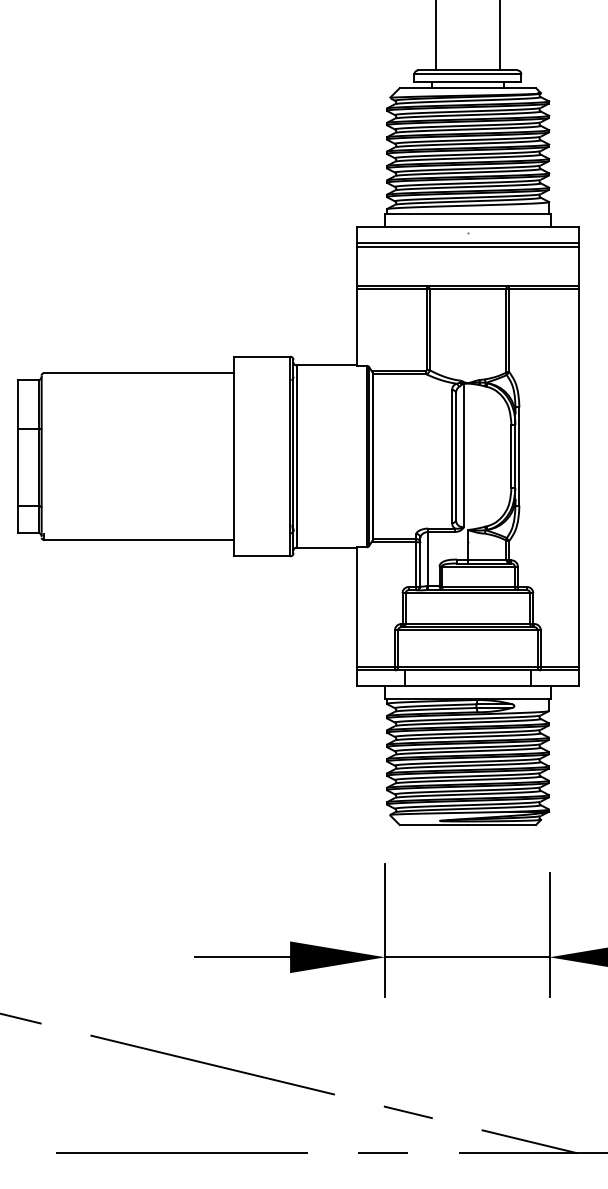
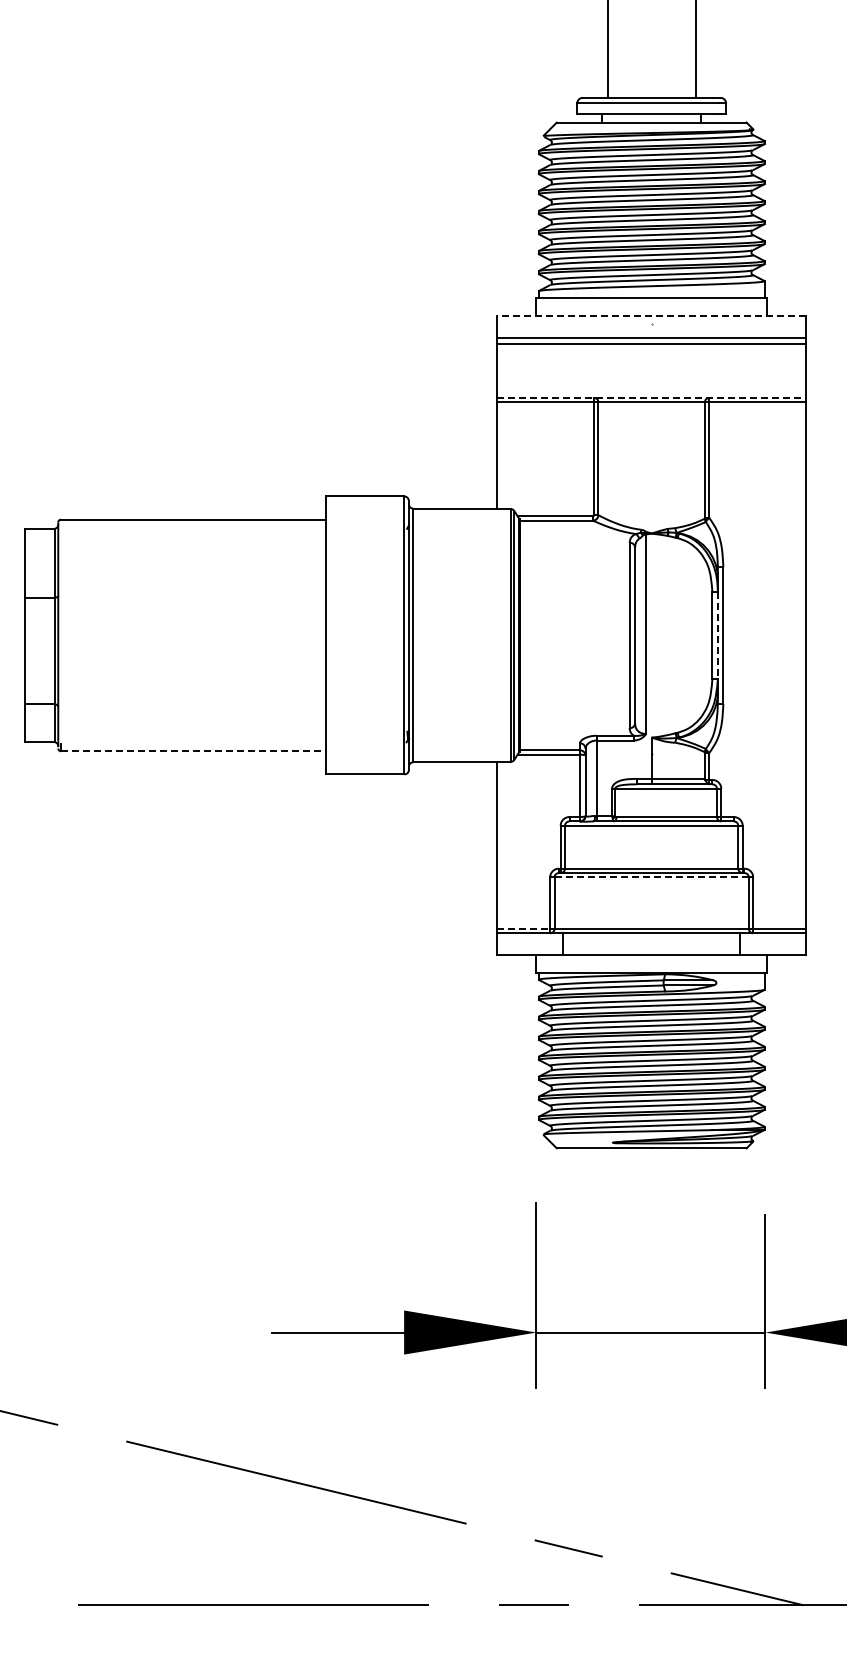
line: (467, 226) -> (651, 315), solid -> dashed
line: (468, 285) -> (652, 397), solid -> dashed
line: (515, 456) -> (717, 635), solid -> dashed
line: (138, 539) -> (193, 751), solid -> dashed
line: (467, 630) -> (651, 877), solid -> dashed
line: (376, 667) -> (524, 928), solid -> dashed

